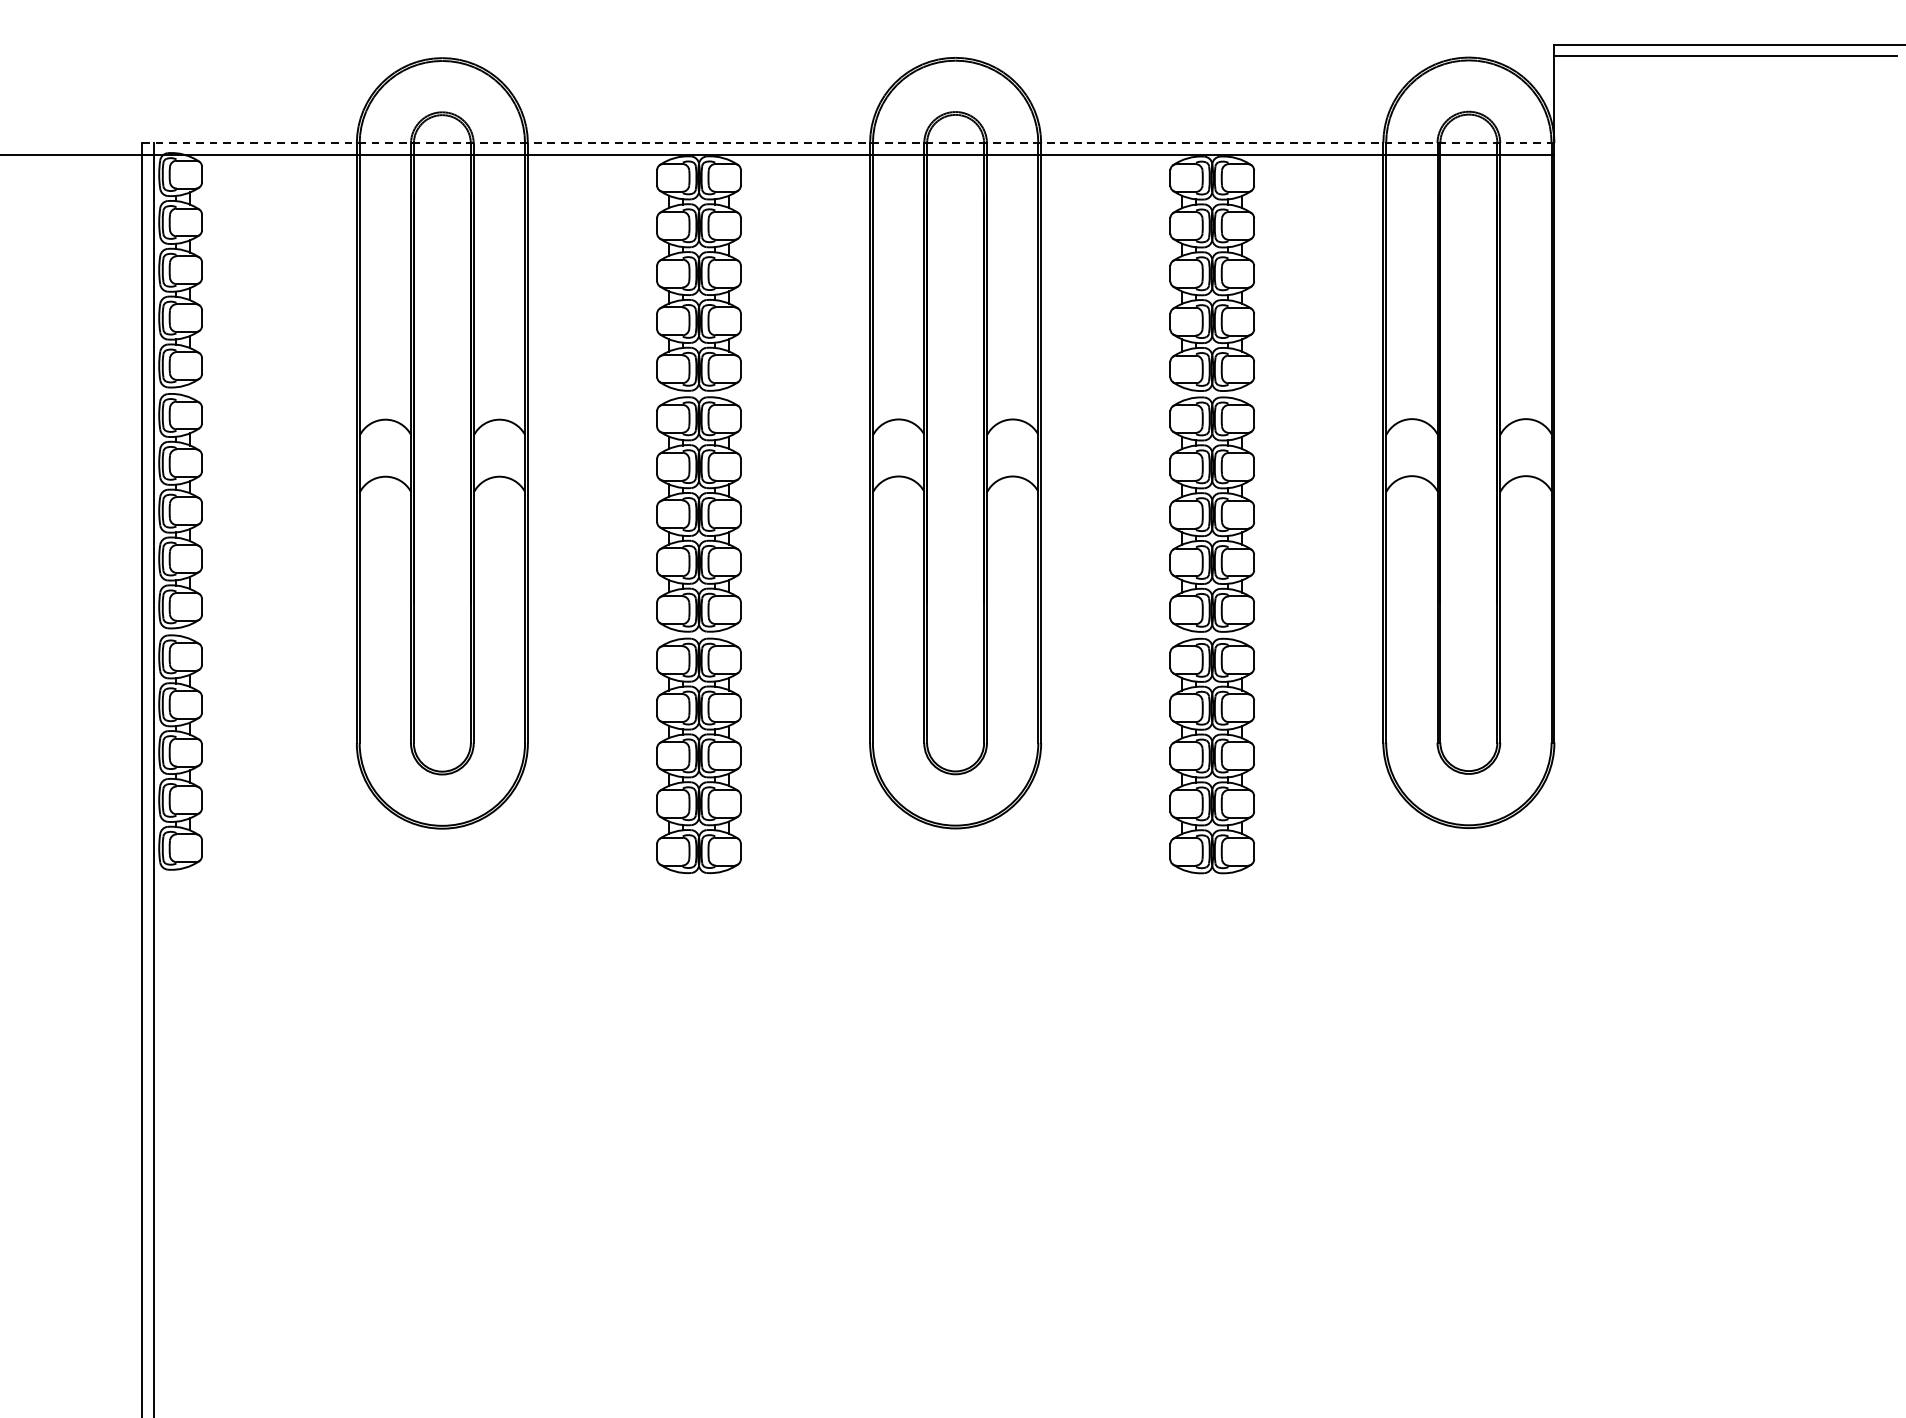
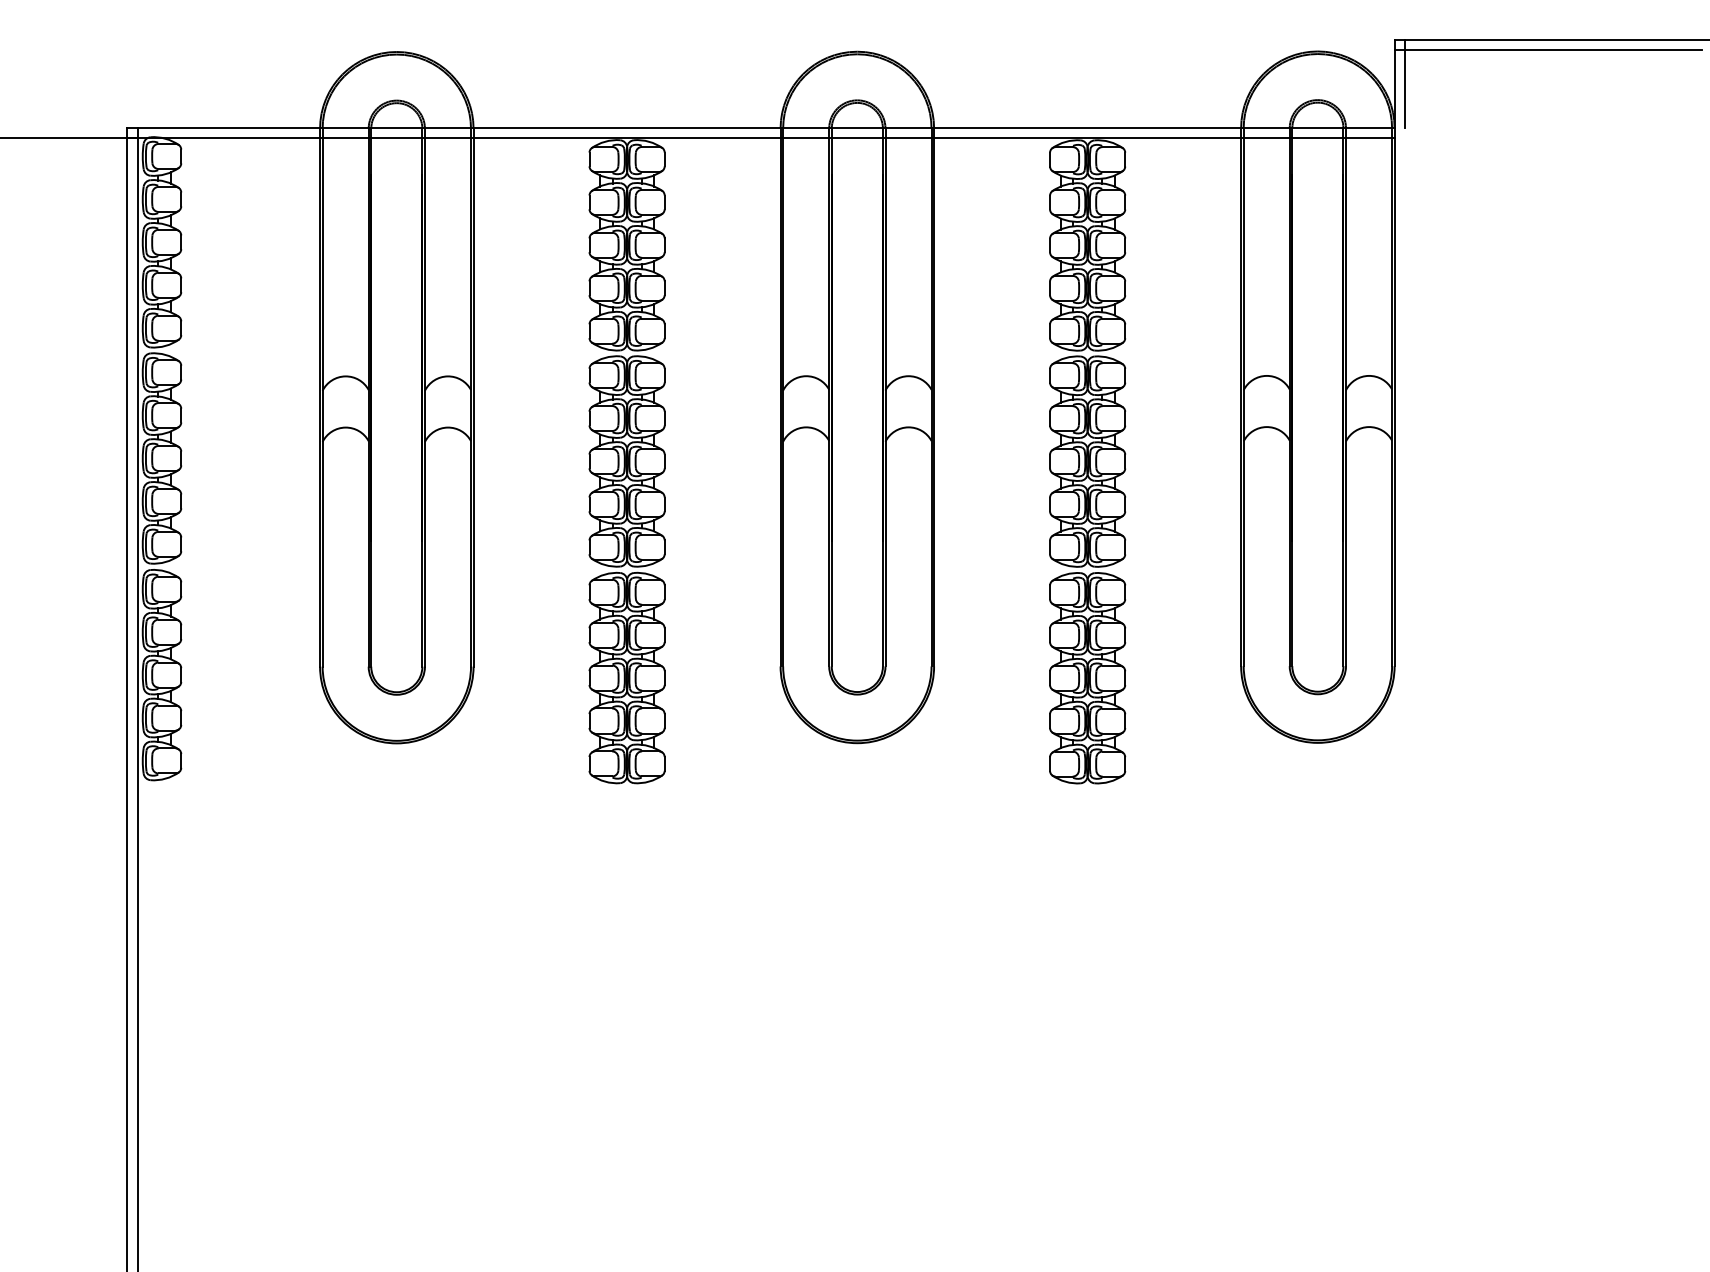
line: (1565, 93) -> (1404, 83), added
line: (848, 143) -> (761, 128), dashed -> solid

